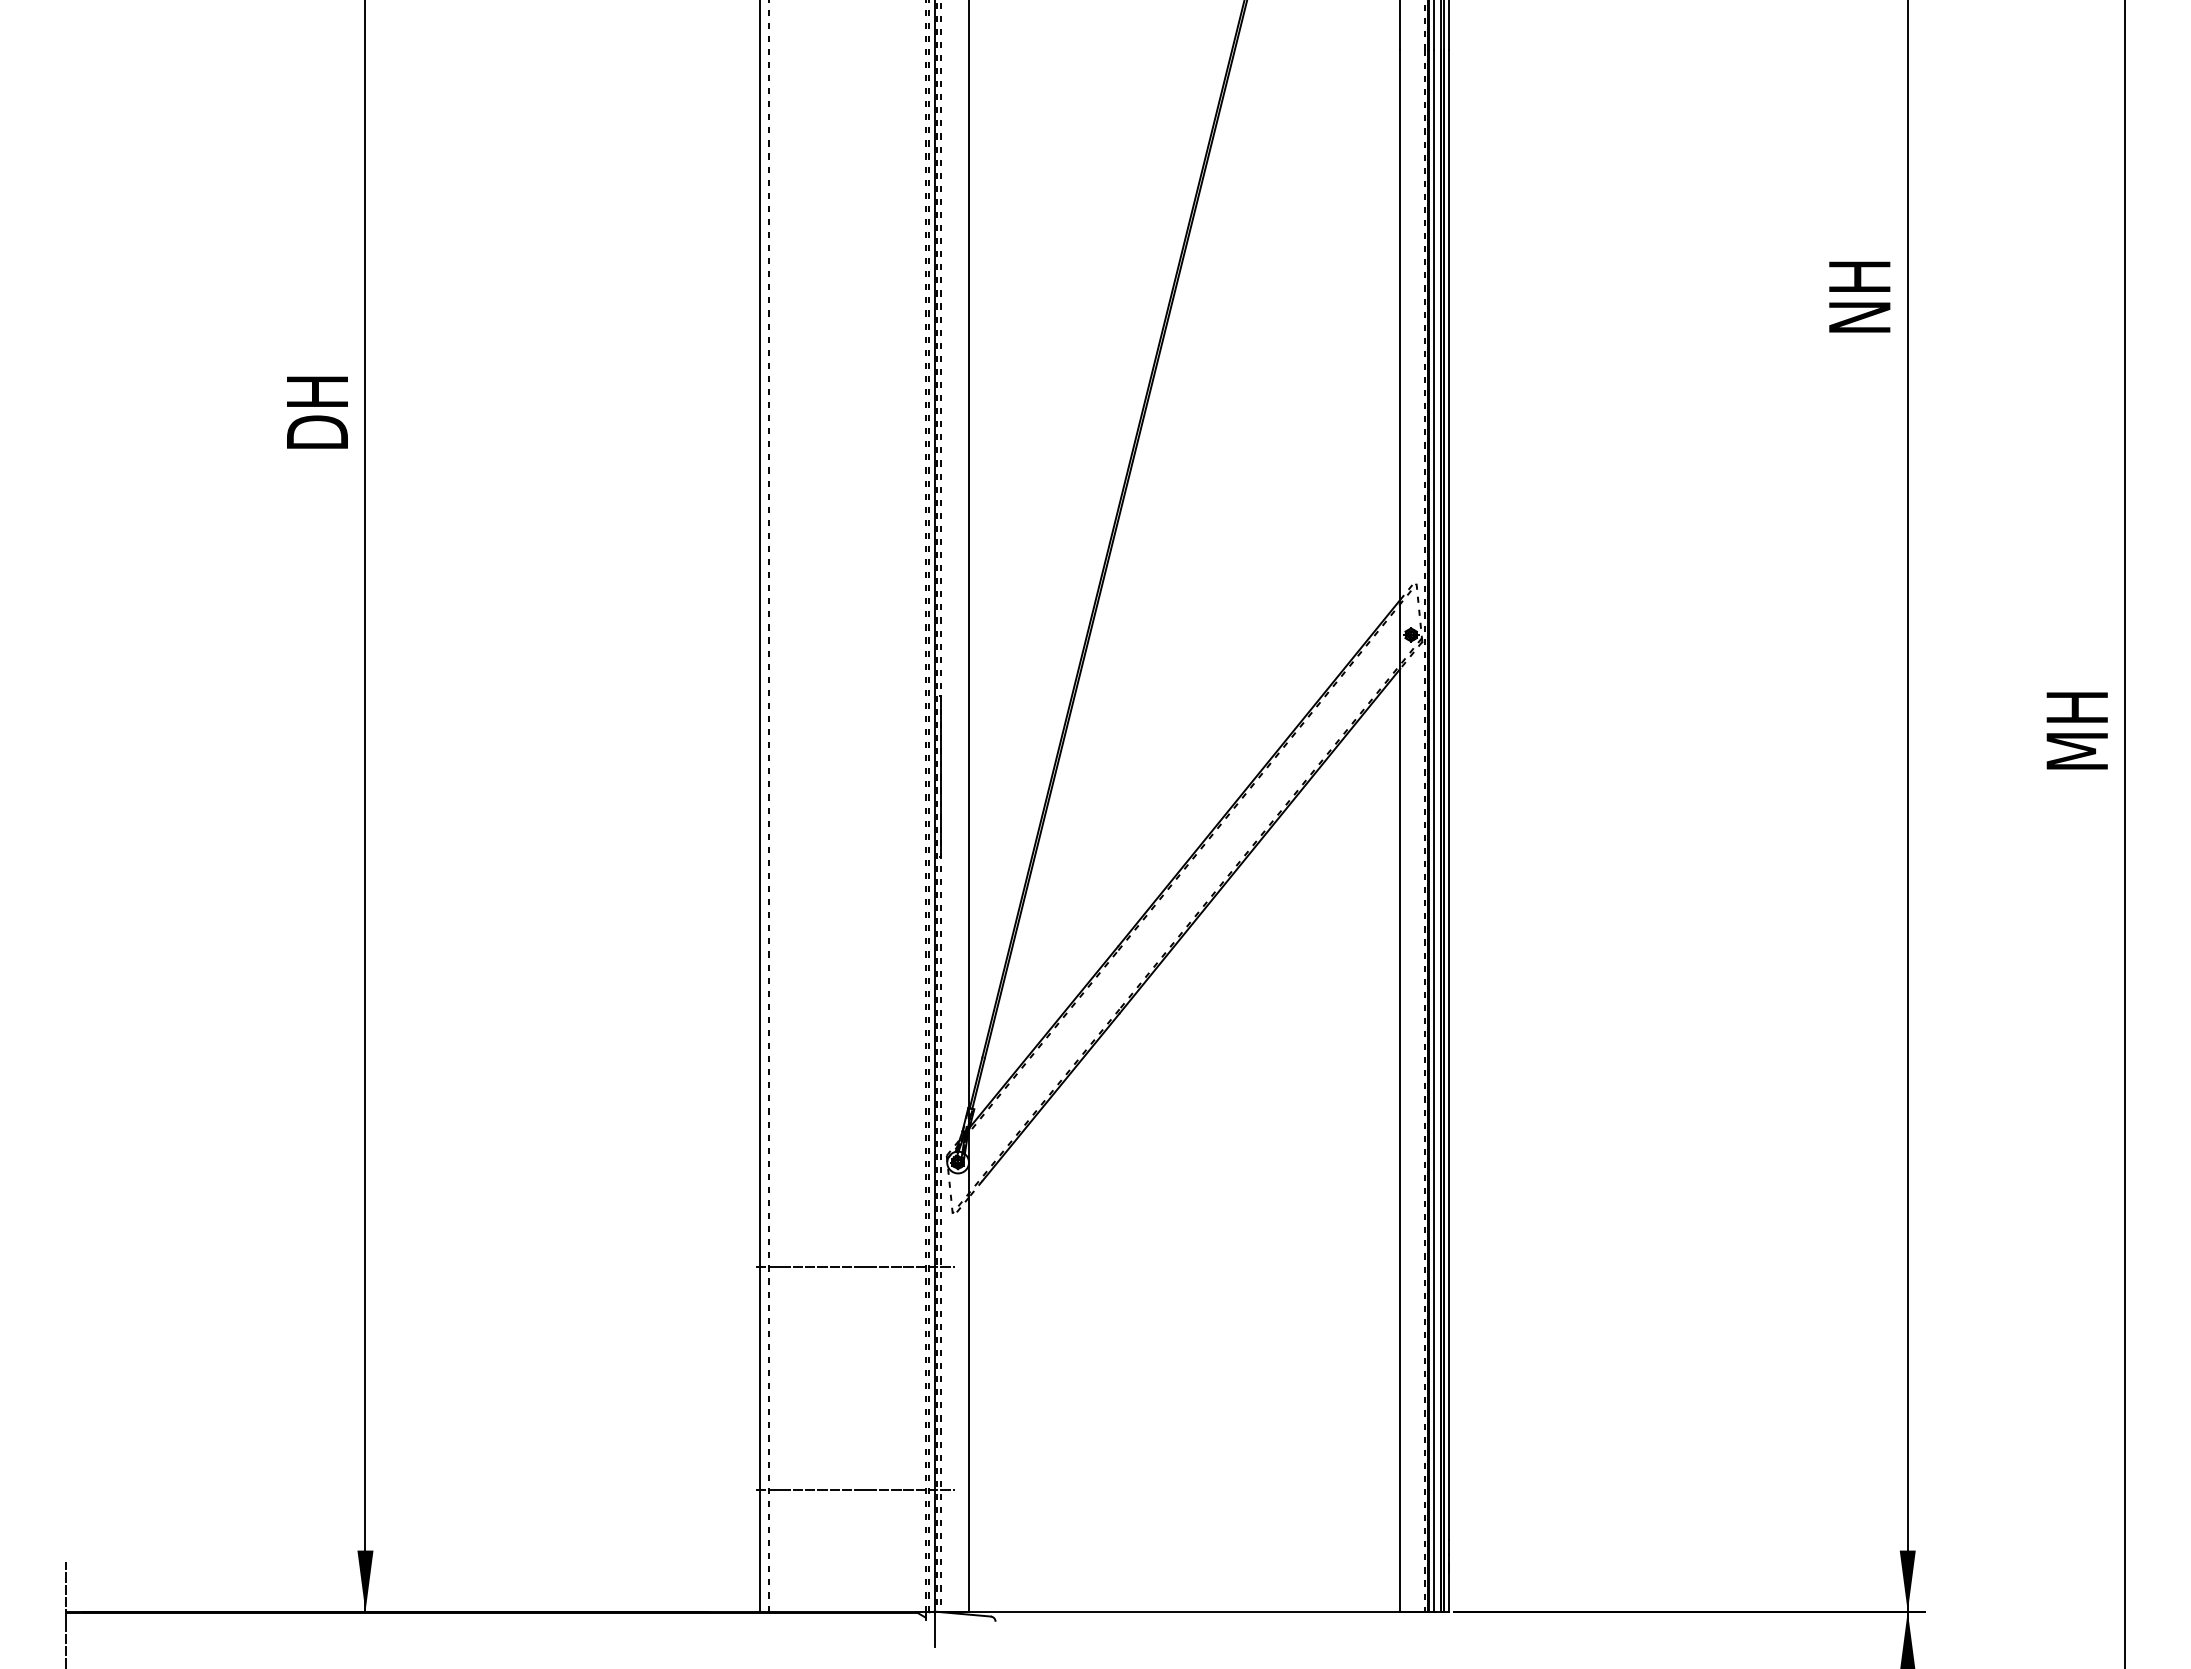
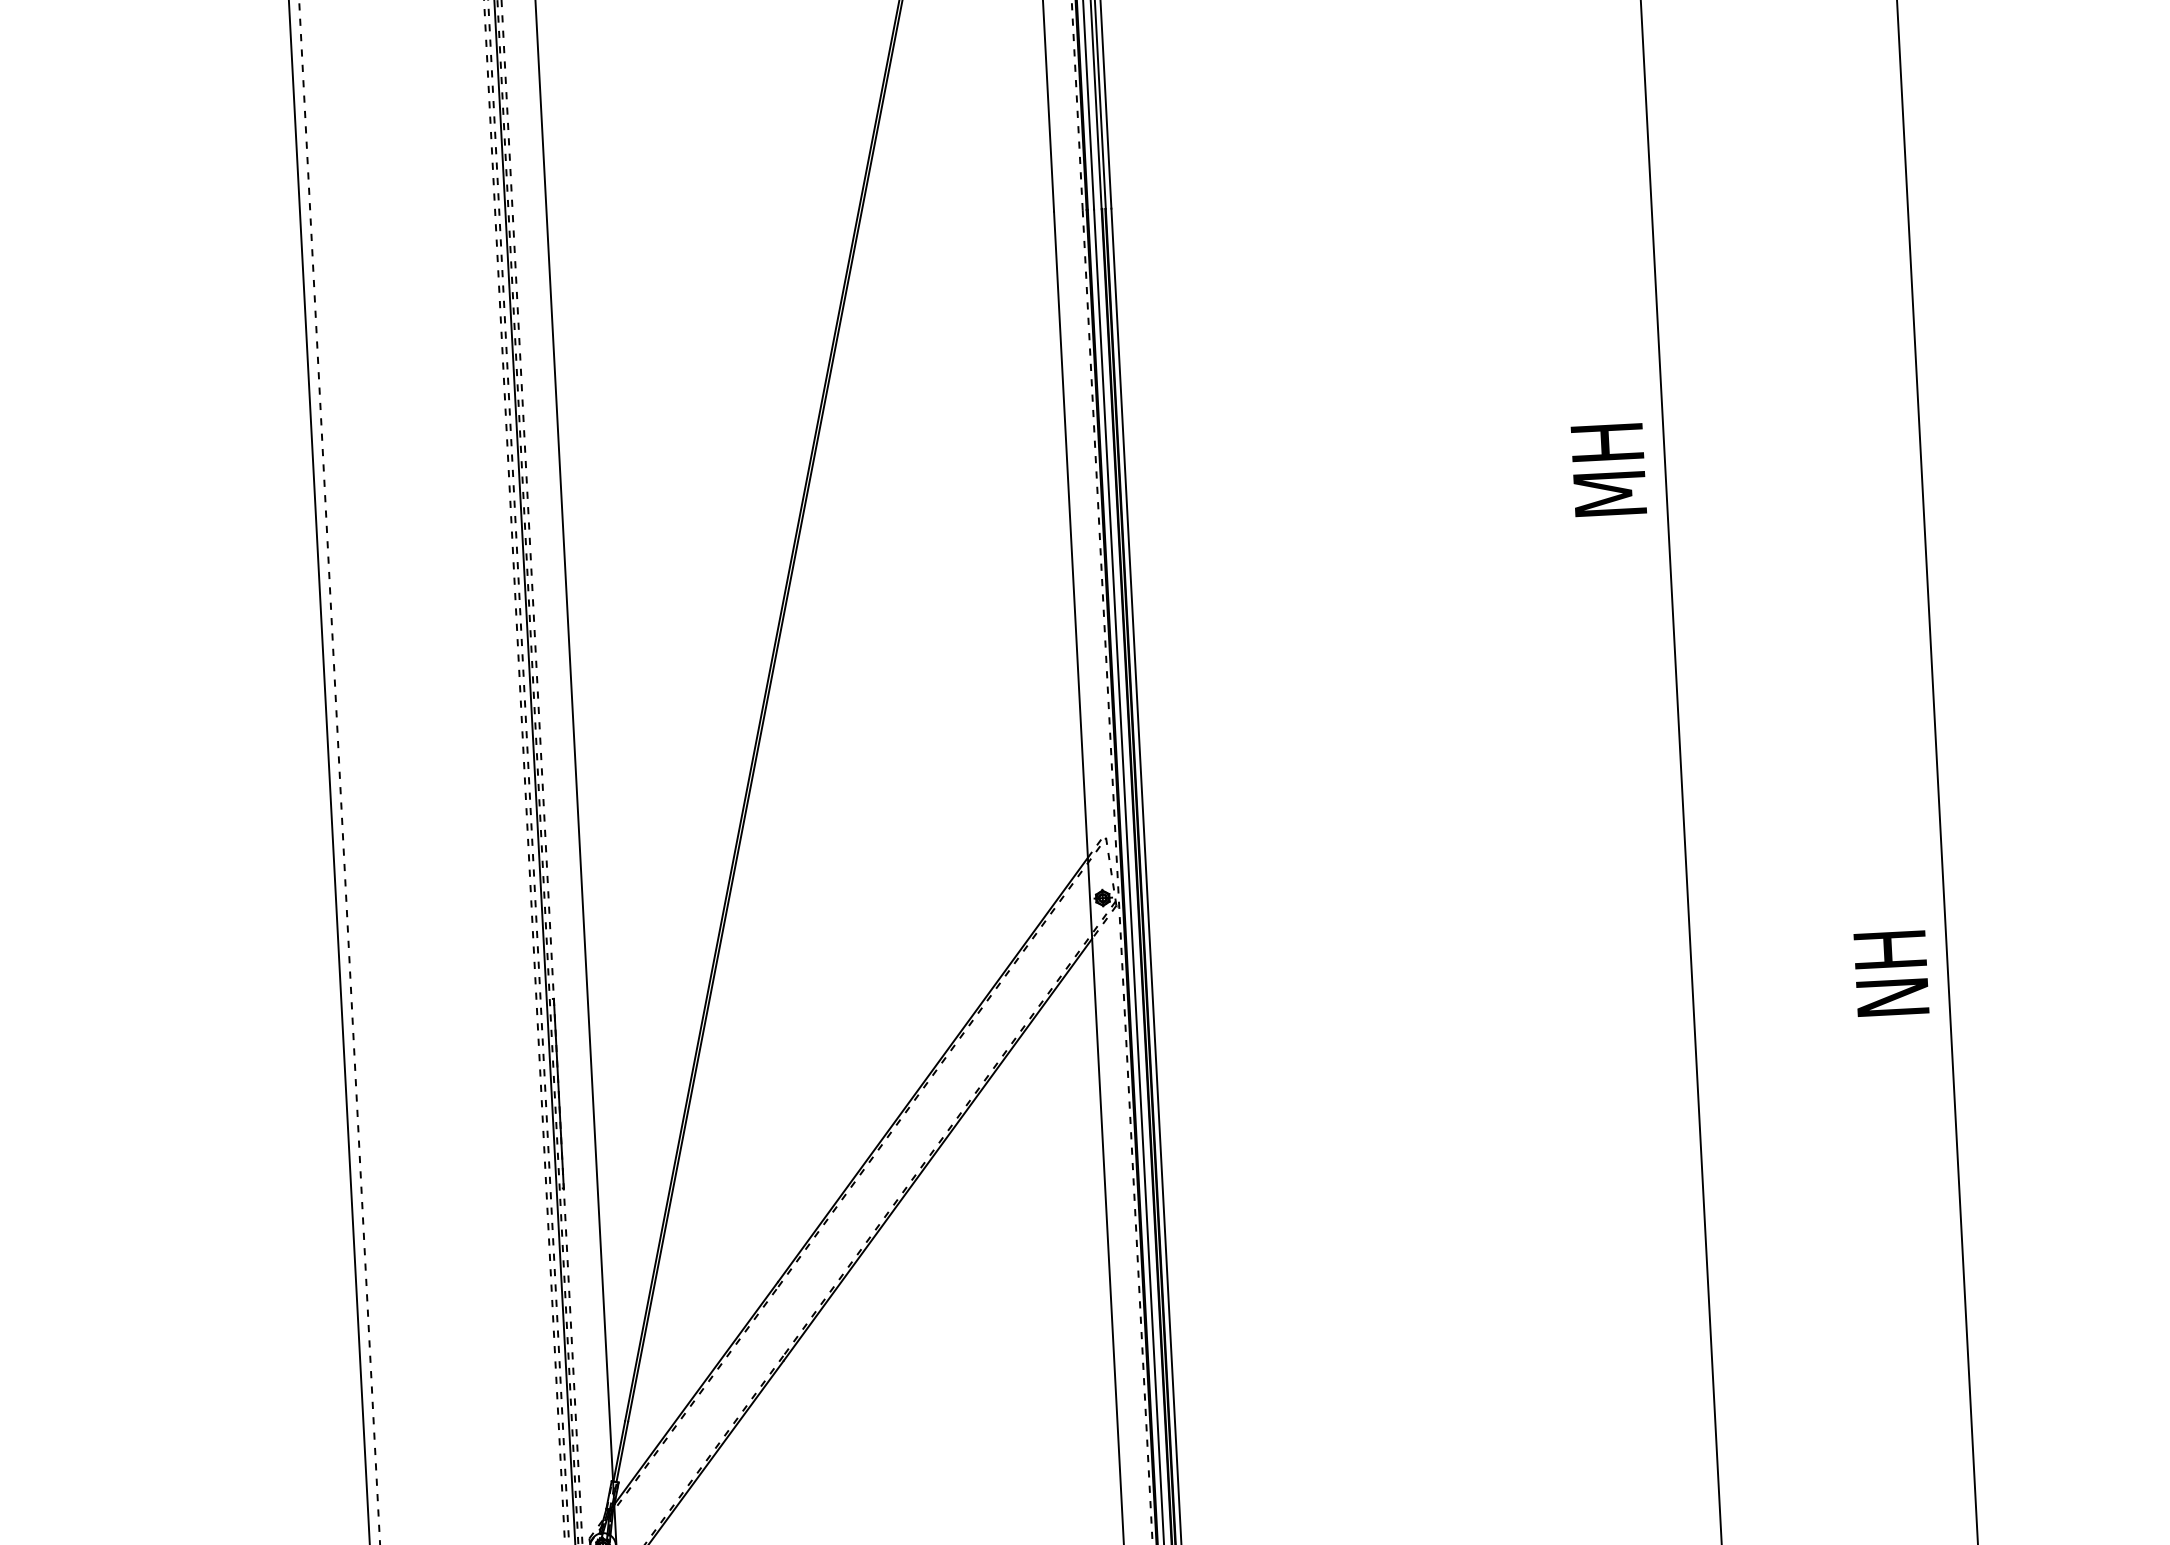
text: (1859, 291) -> (1608, 467), NH -> MH
text: (2076, 728) -> (1890, 967), MH -> NH

